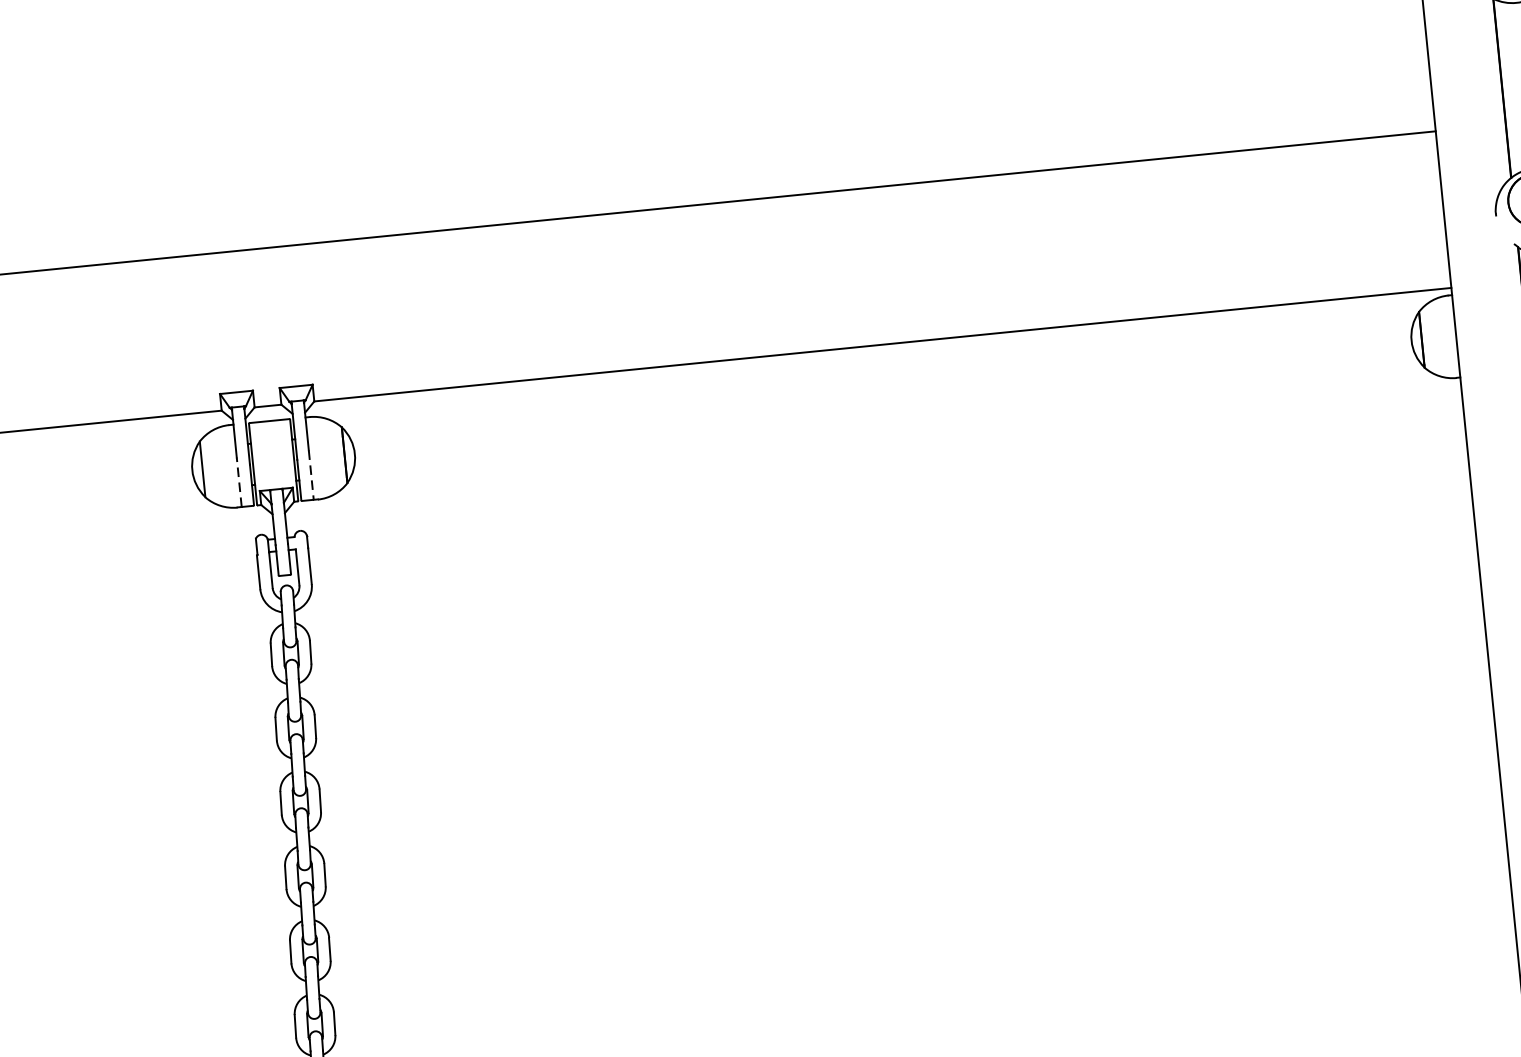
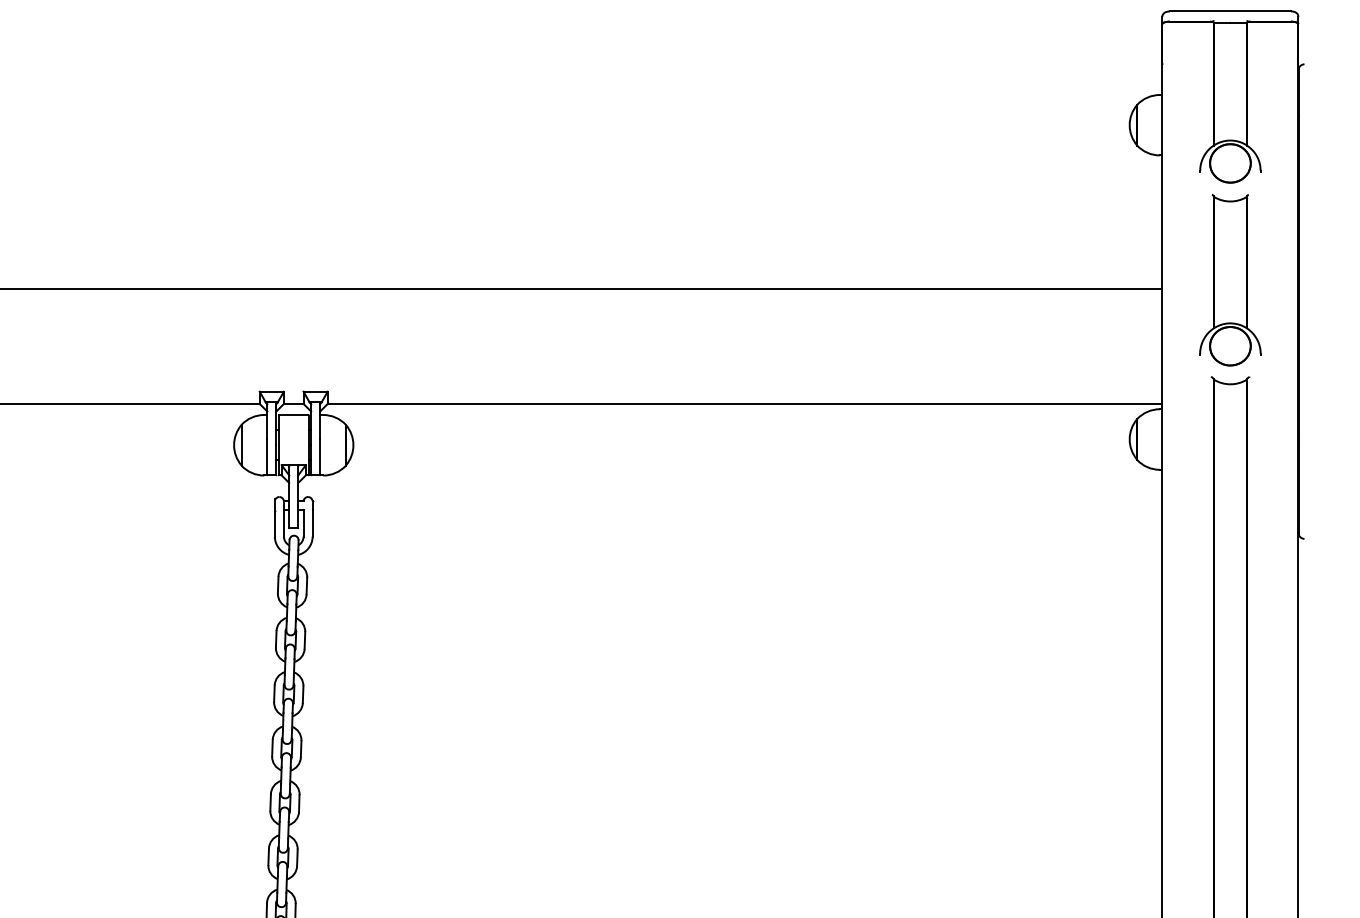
line: (311, 475) -> (320, 457), dashed -> solid
line: (239, 481) -> (267, 456), dashed -> solid

